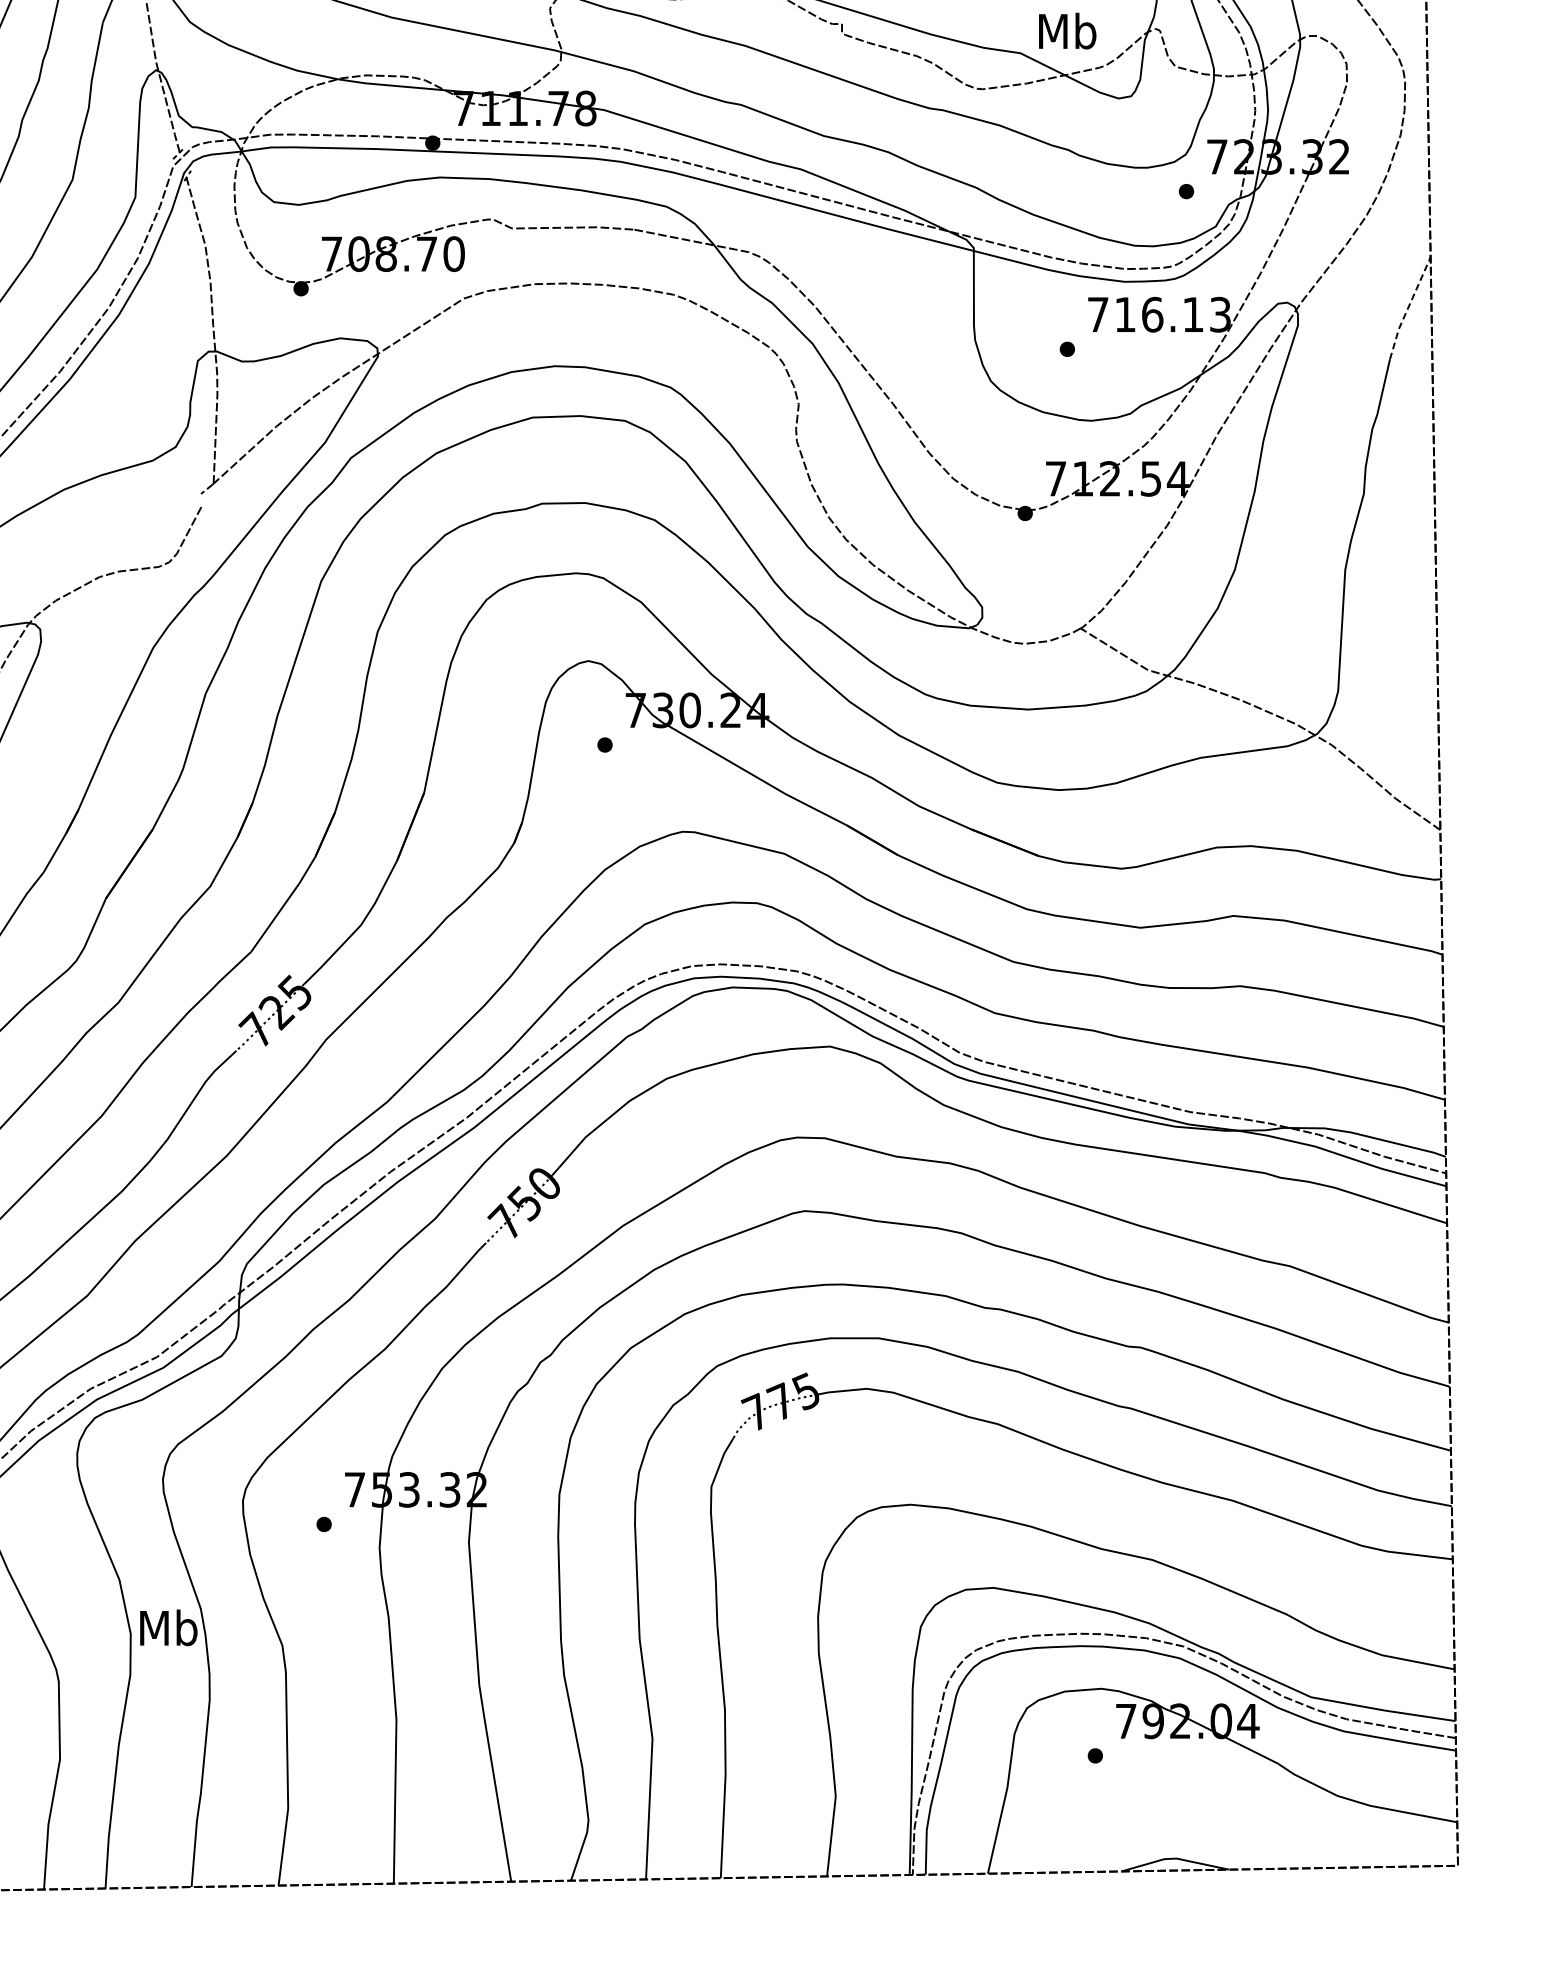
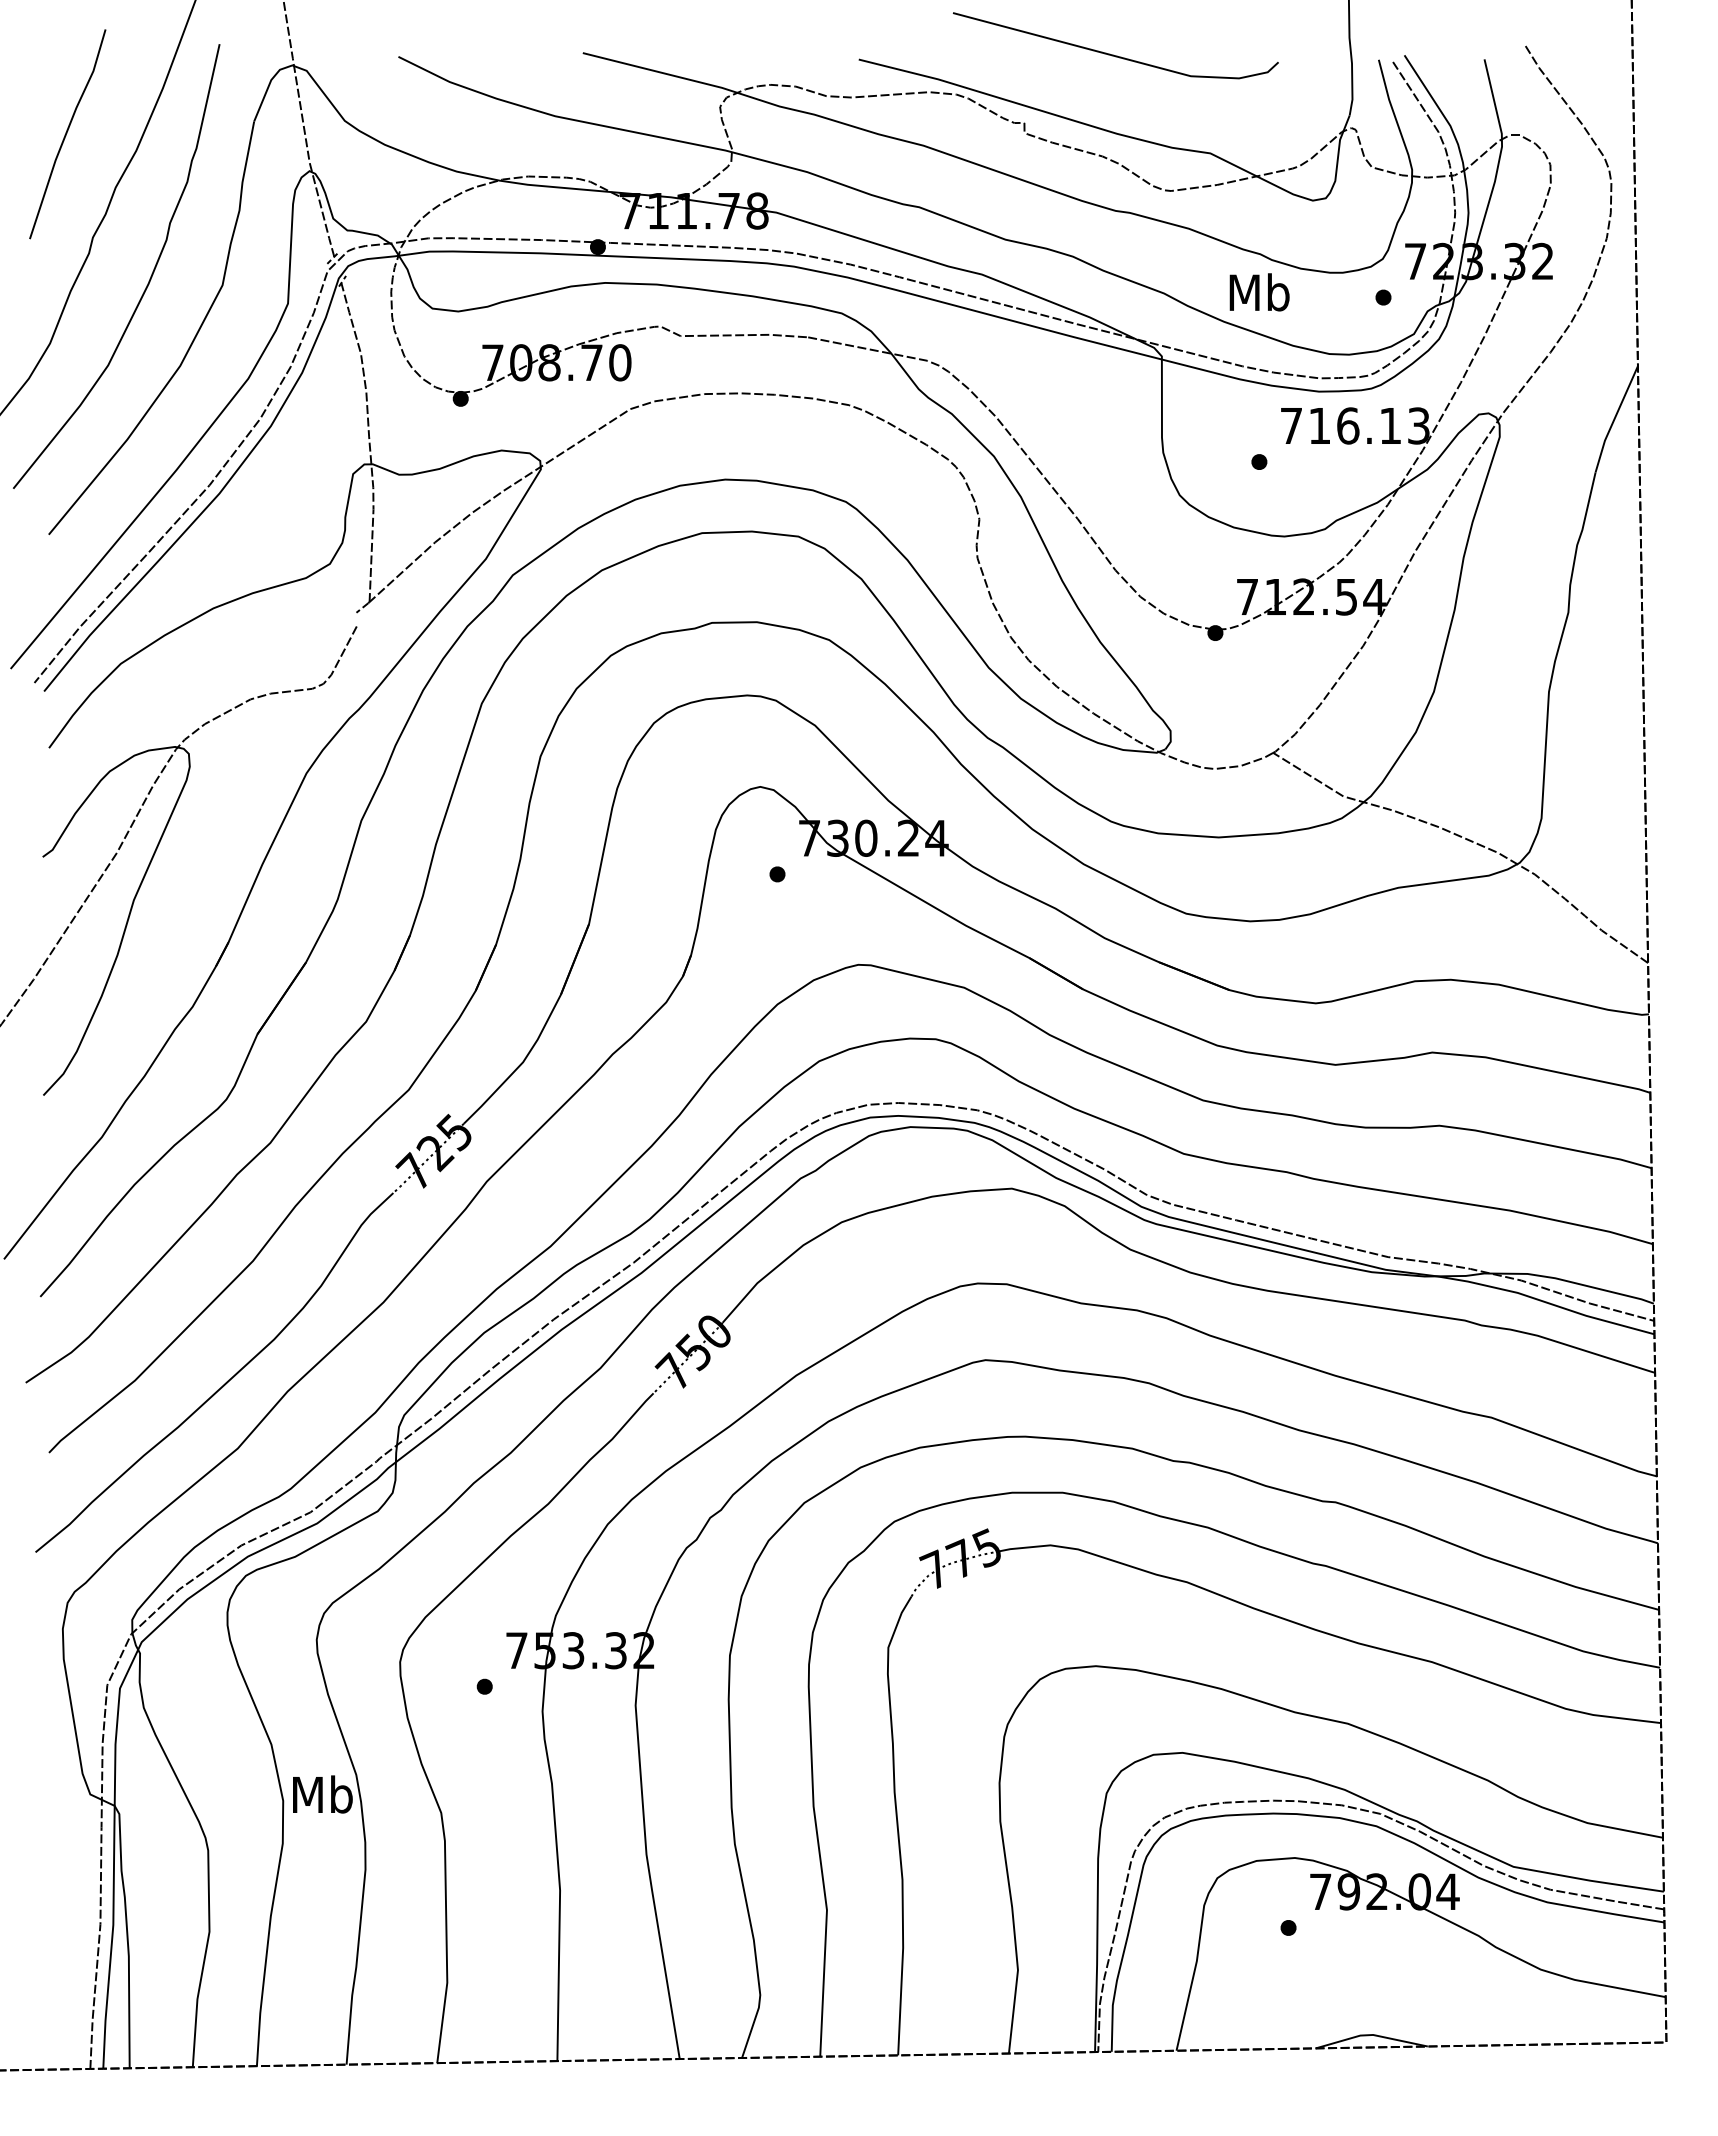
text: (1067, 31) -> (1259, 292), moved
line: (1408, 307) -> (1614, 418), dashed -> solid

